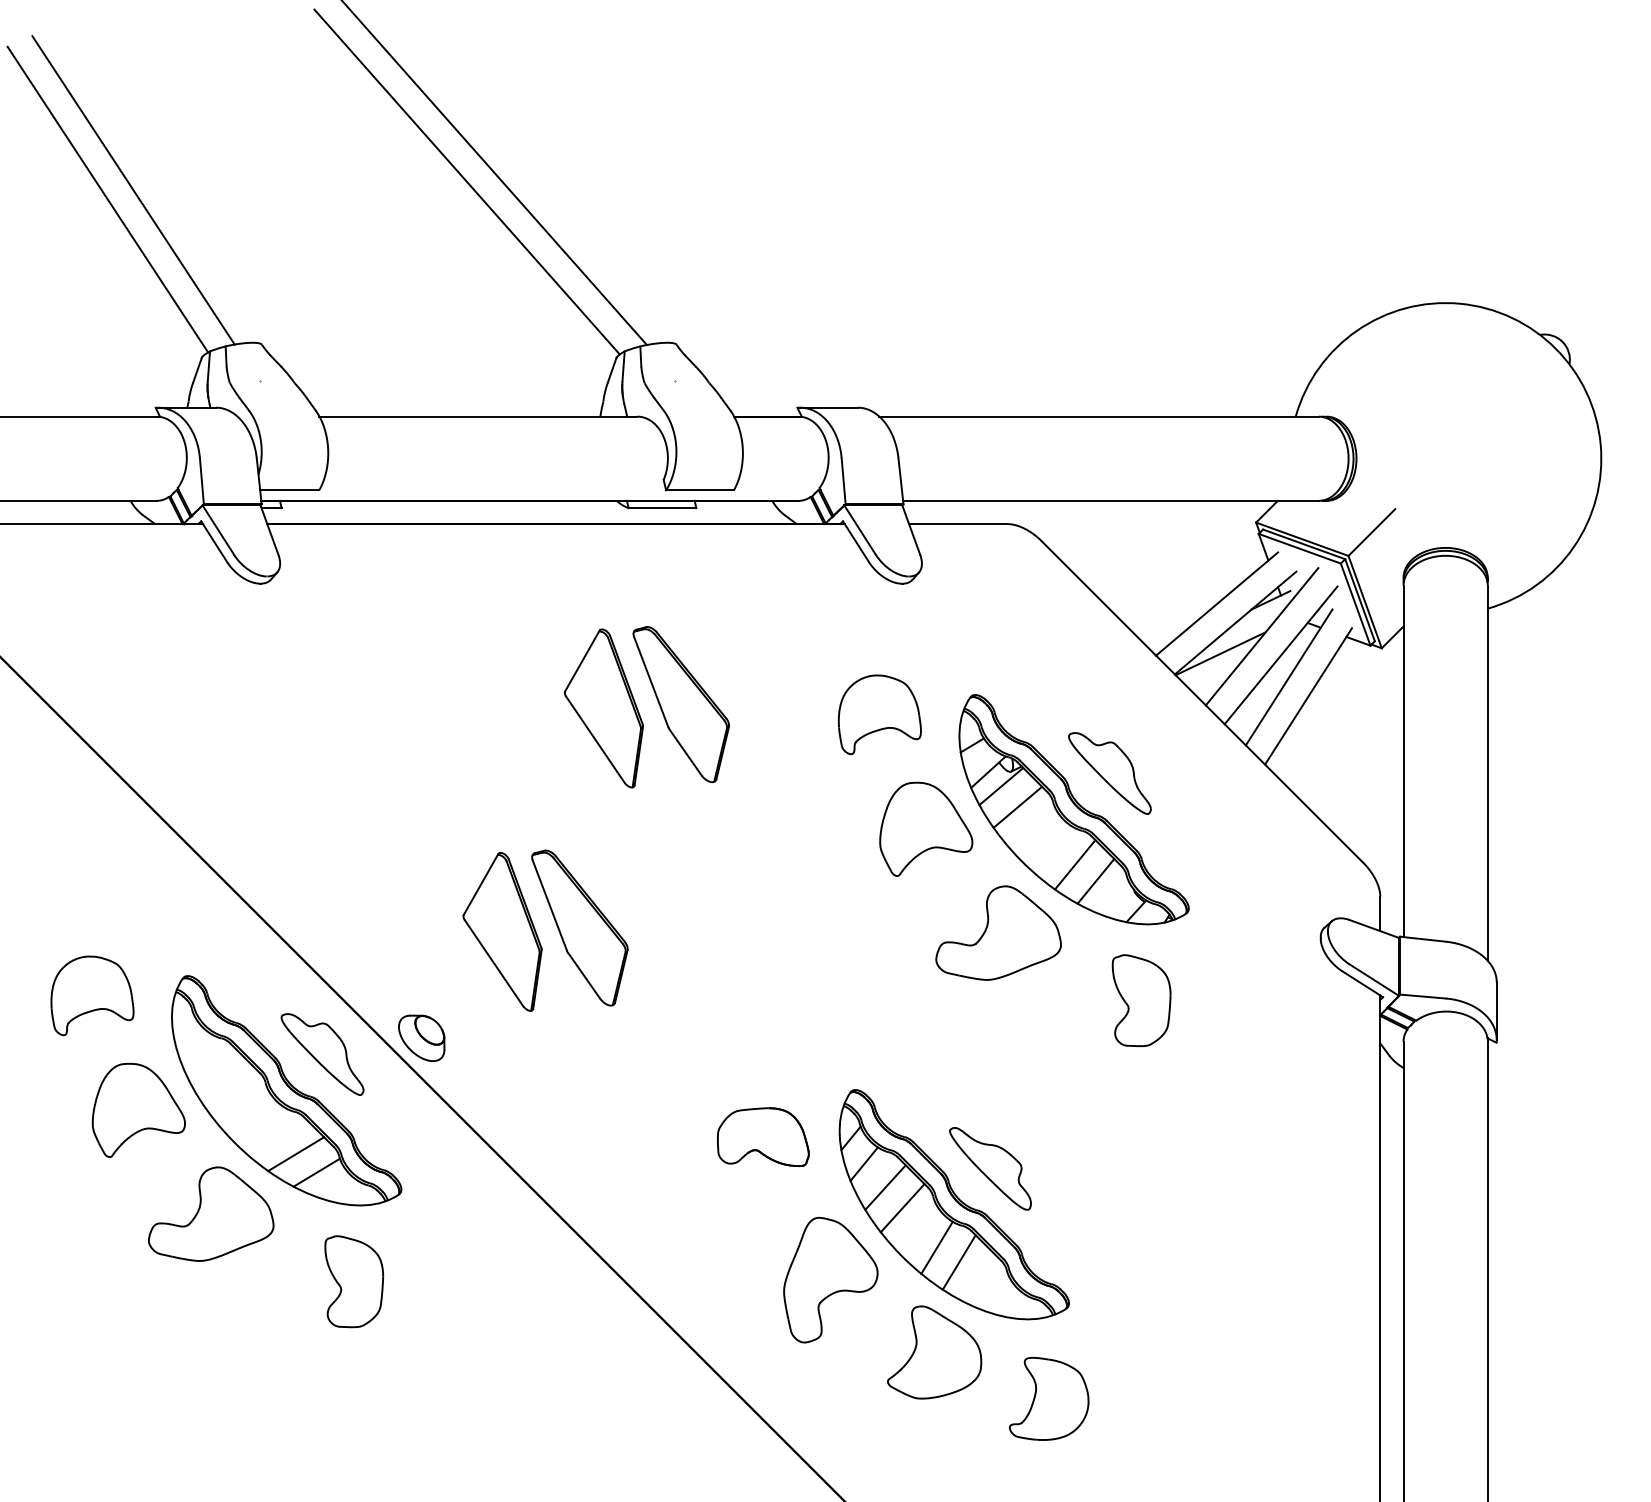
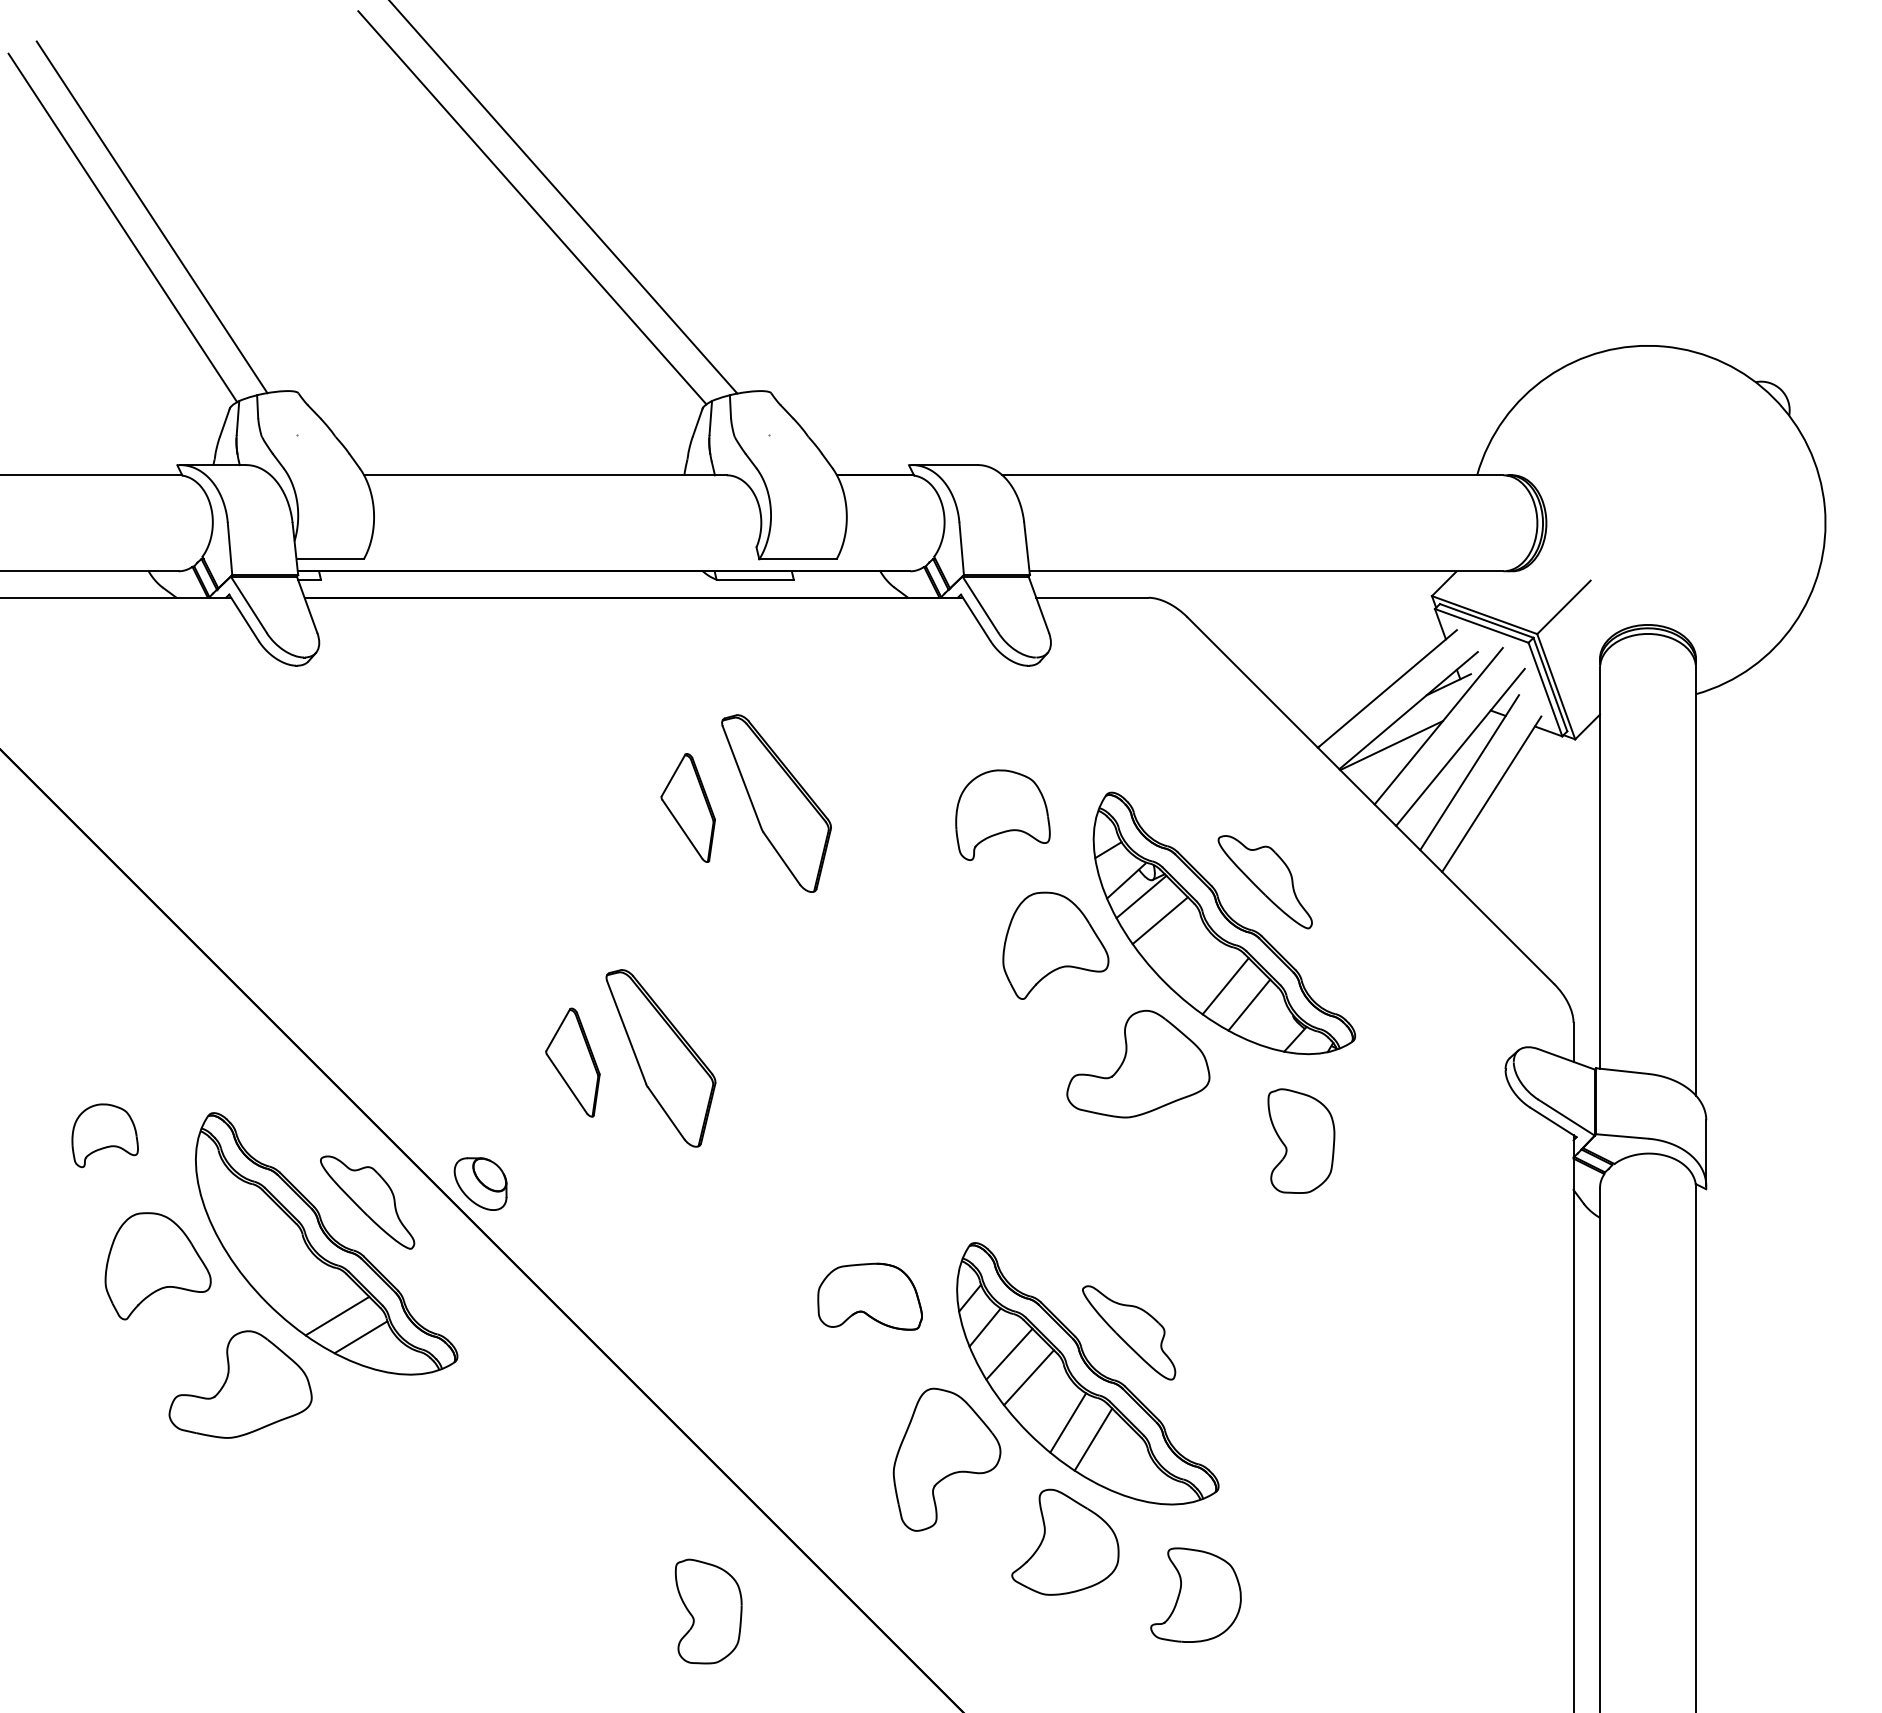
part: (603, 708) -> (687, 807), size x0.6
part: (502, 931) -> (572, 1062), size x0.6
part: (91, 995) -> (104, 1135), size x0.7
part: (354, 1281) -> (708, 1611), moved

